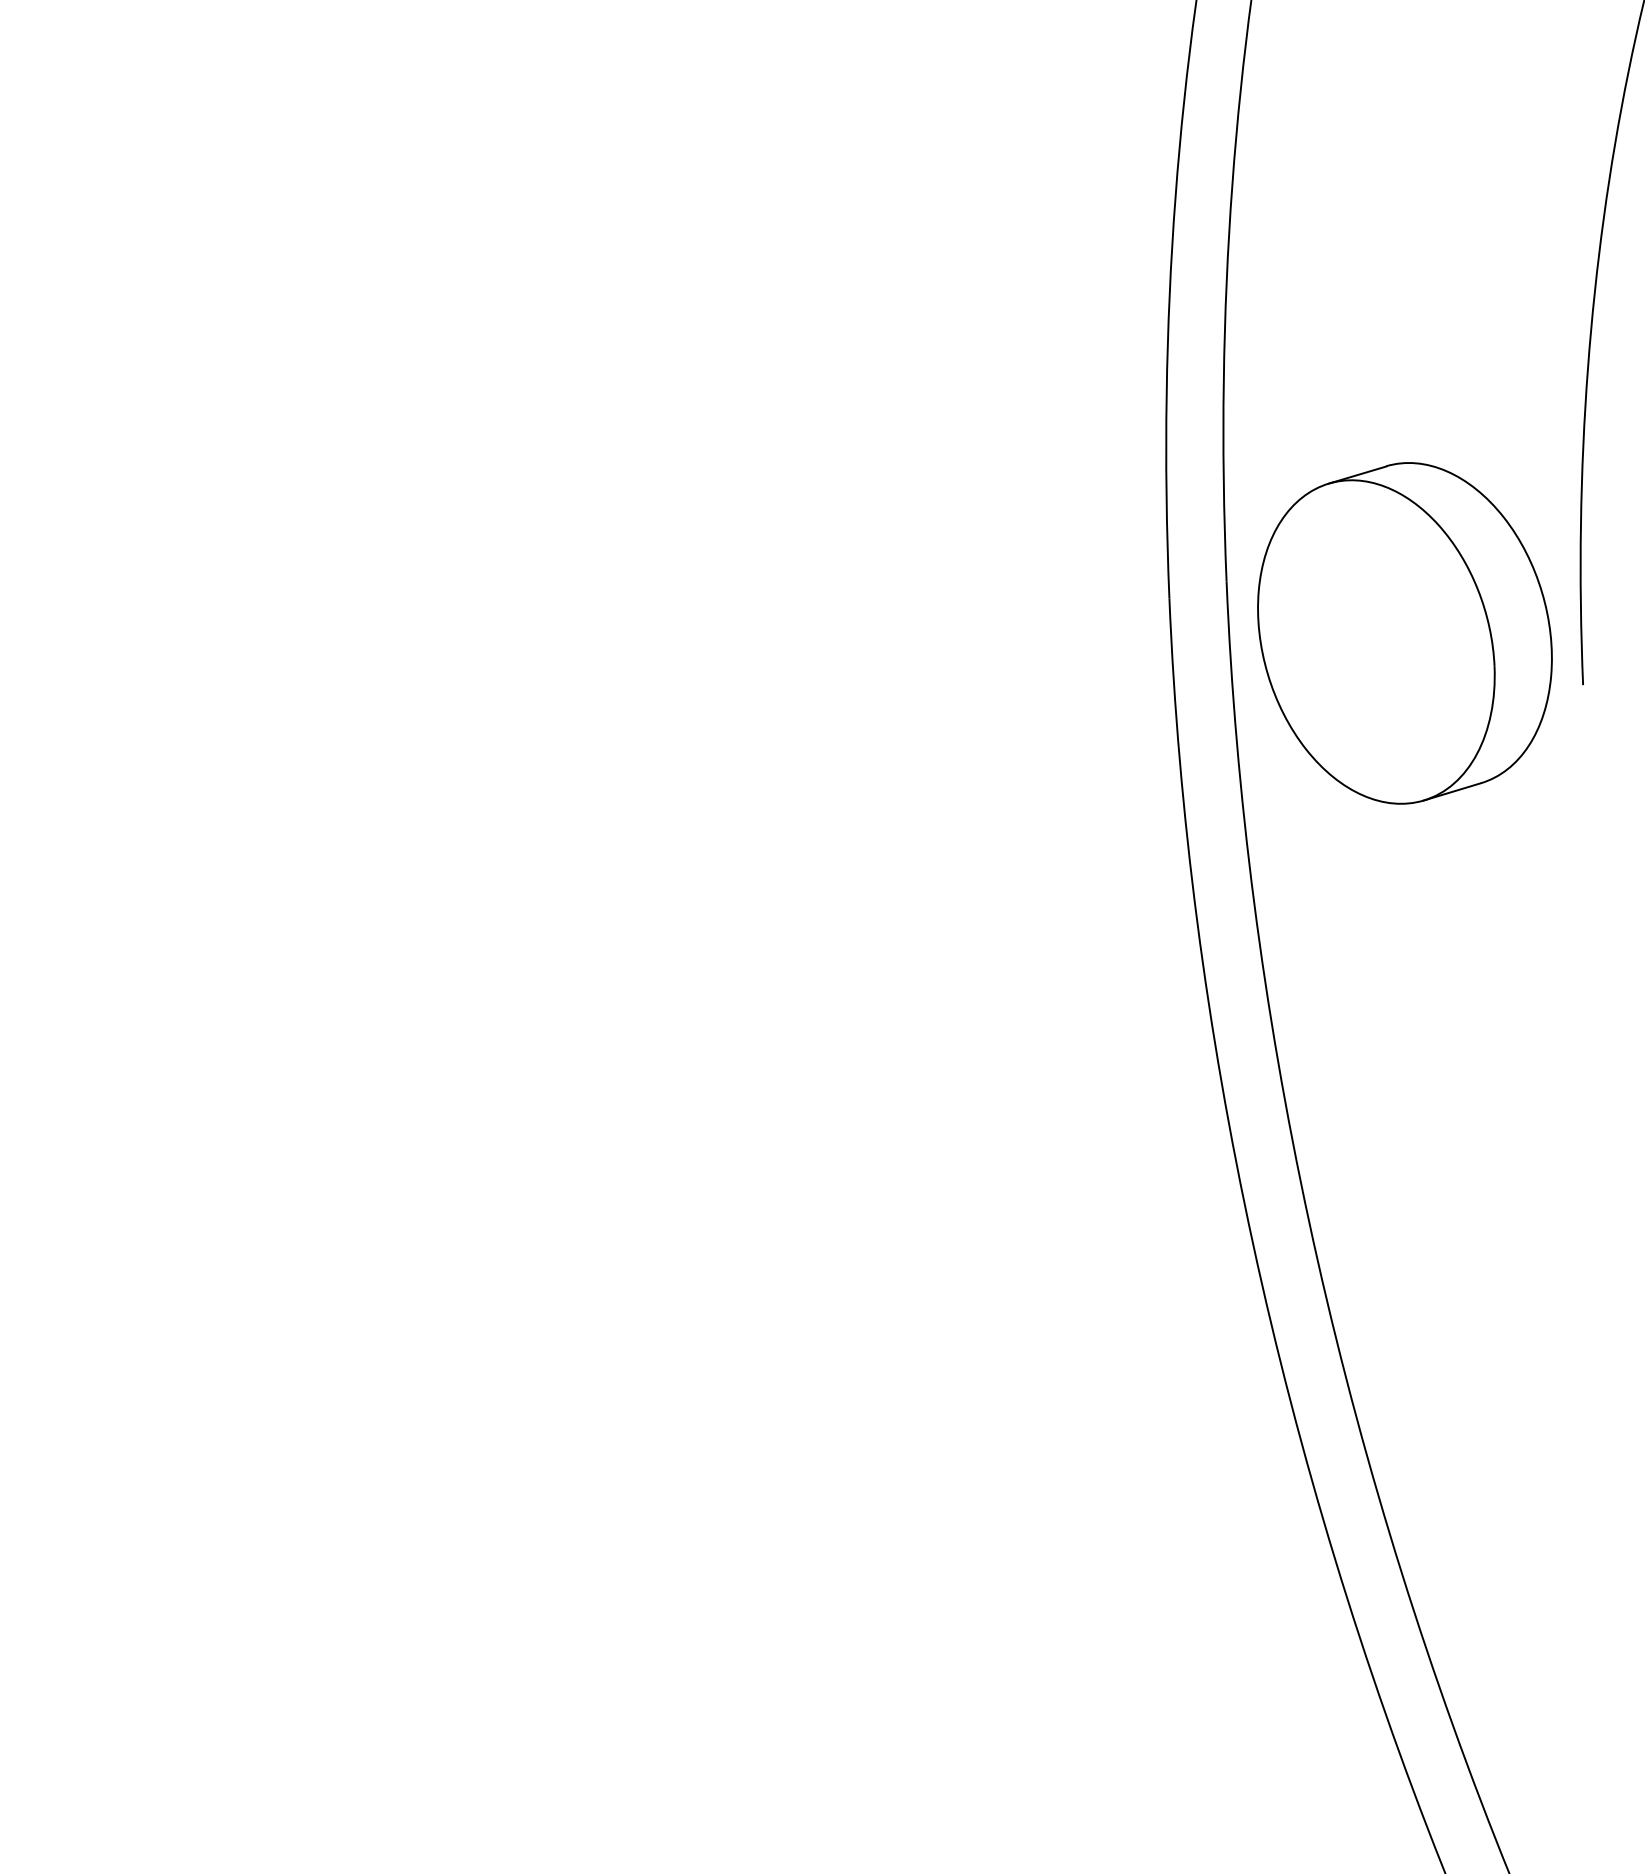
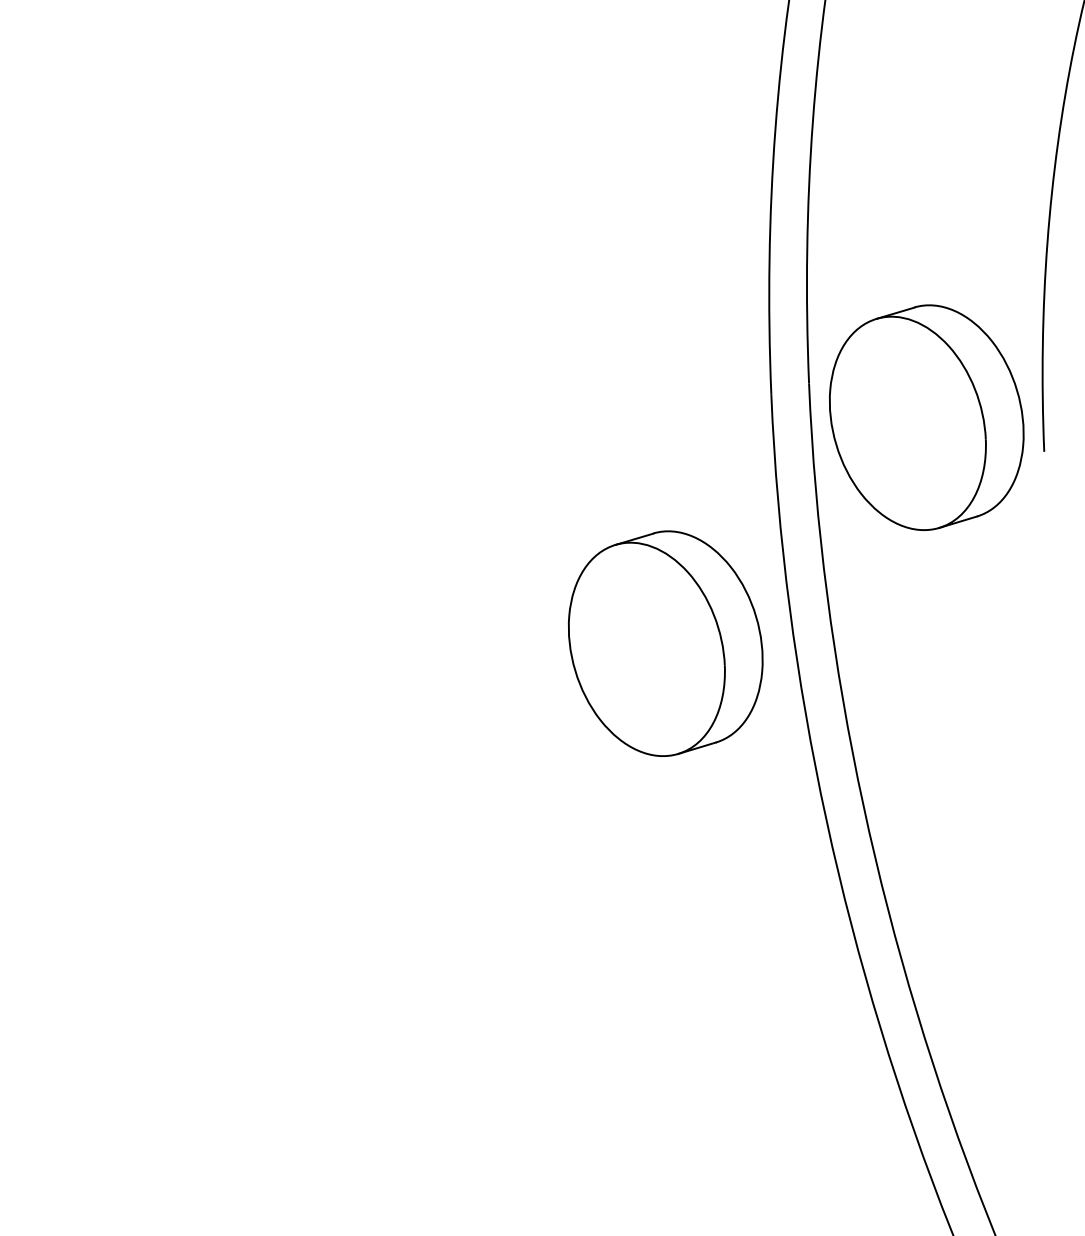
part: (1008, 975) -> (665, 643), added

